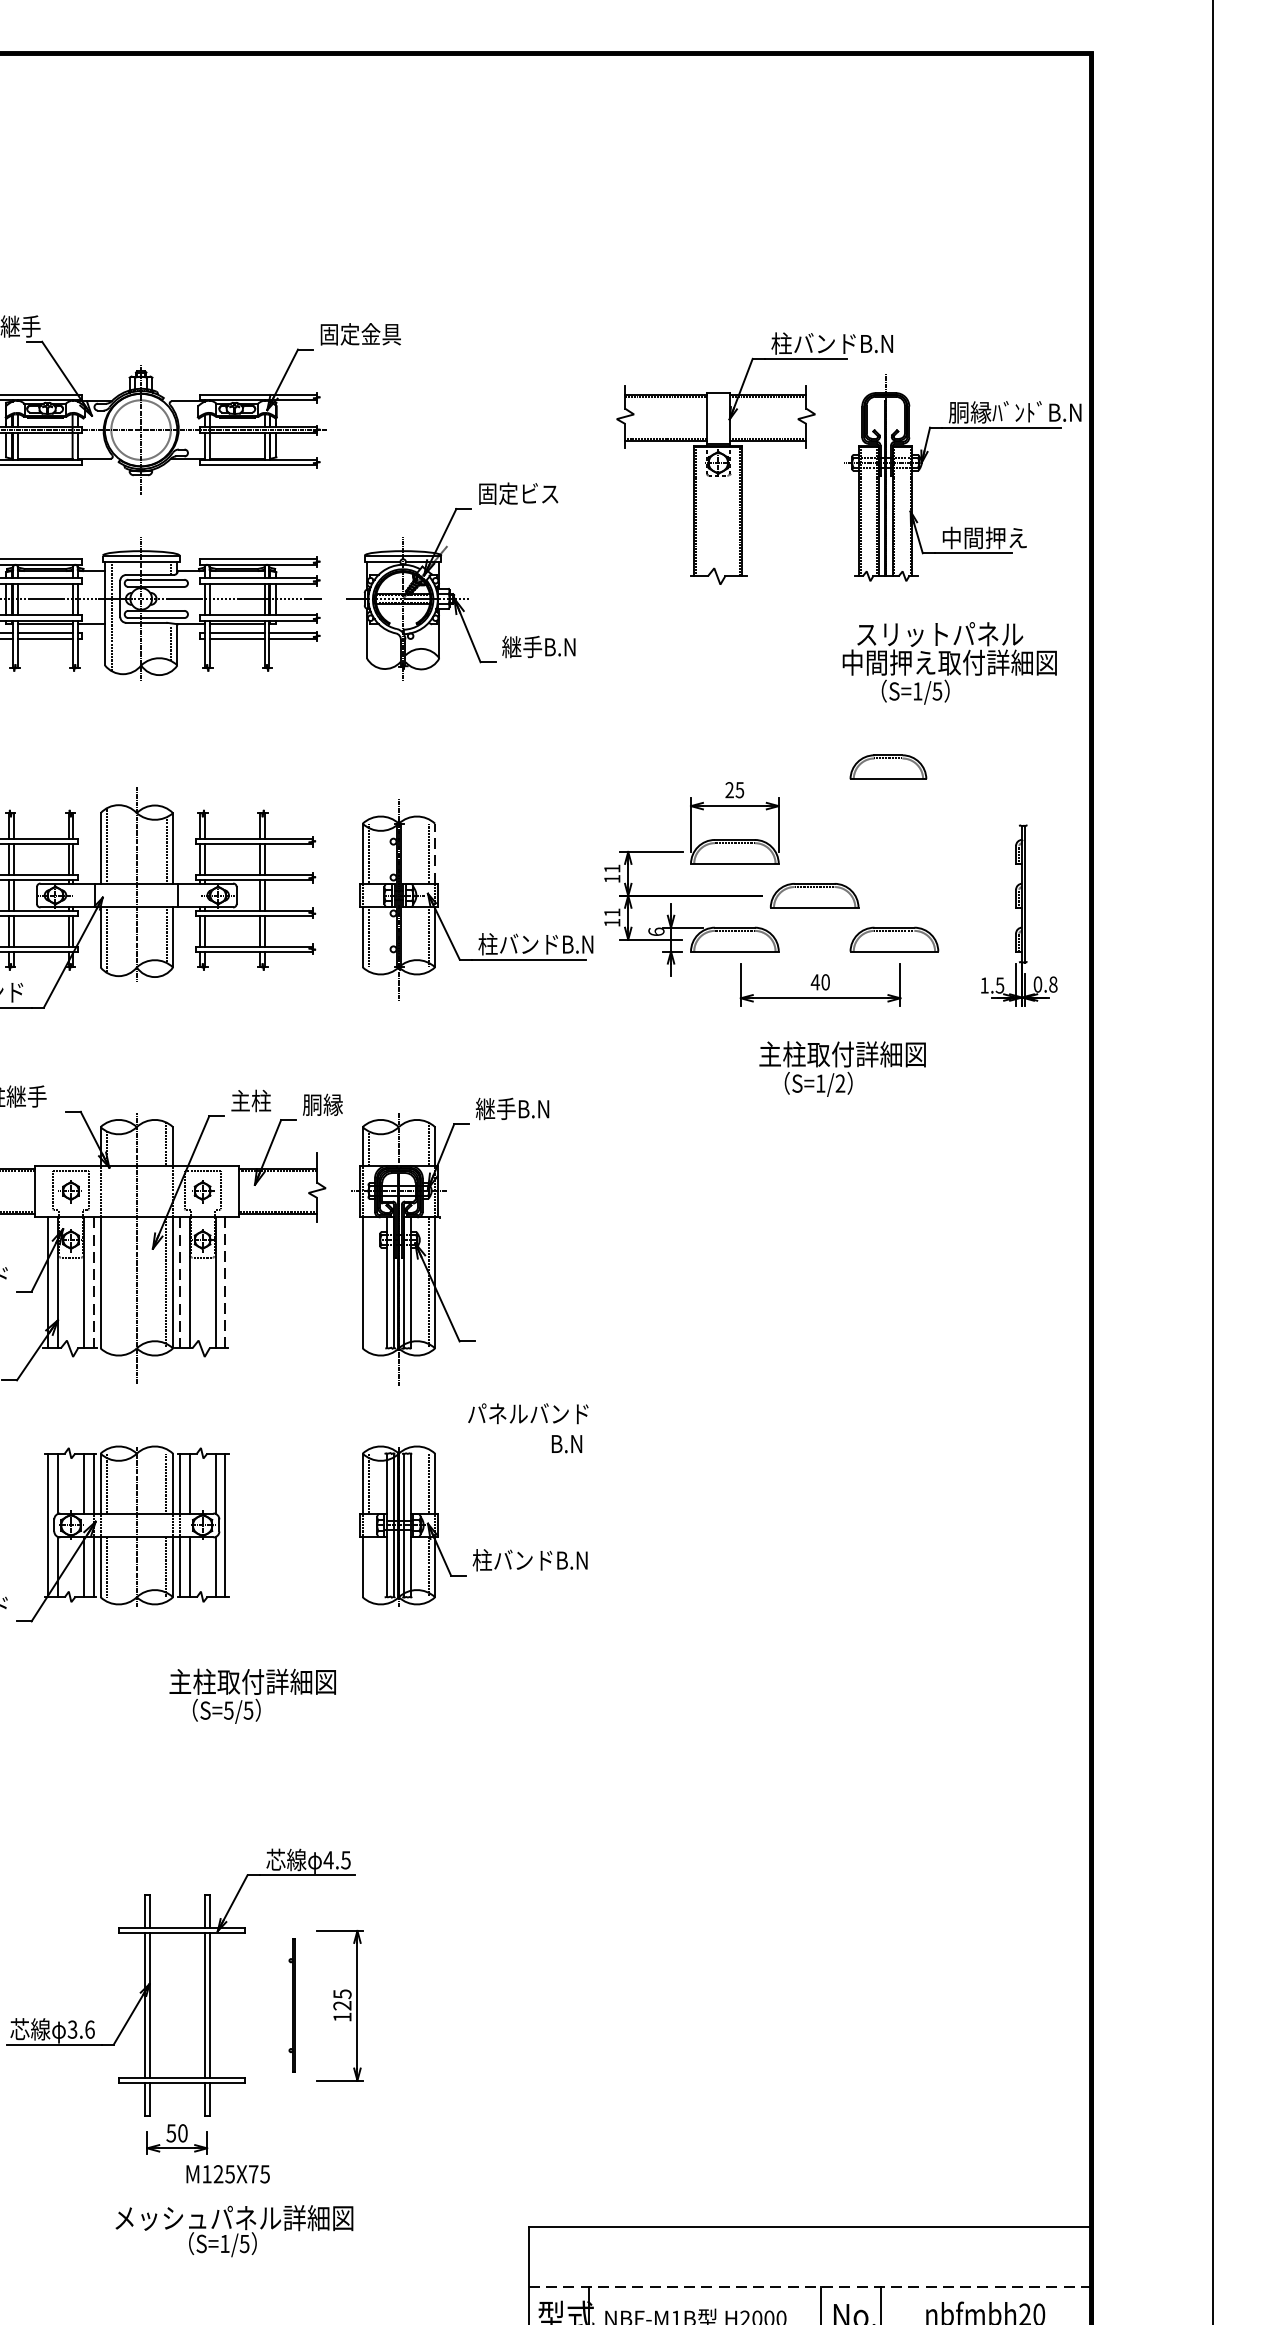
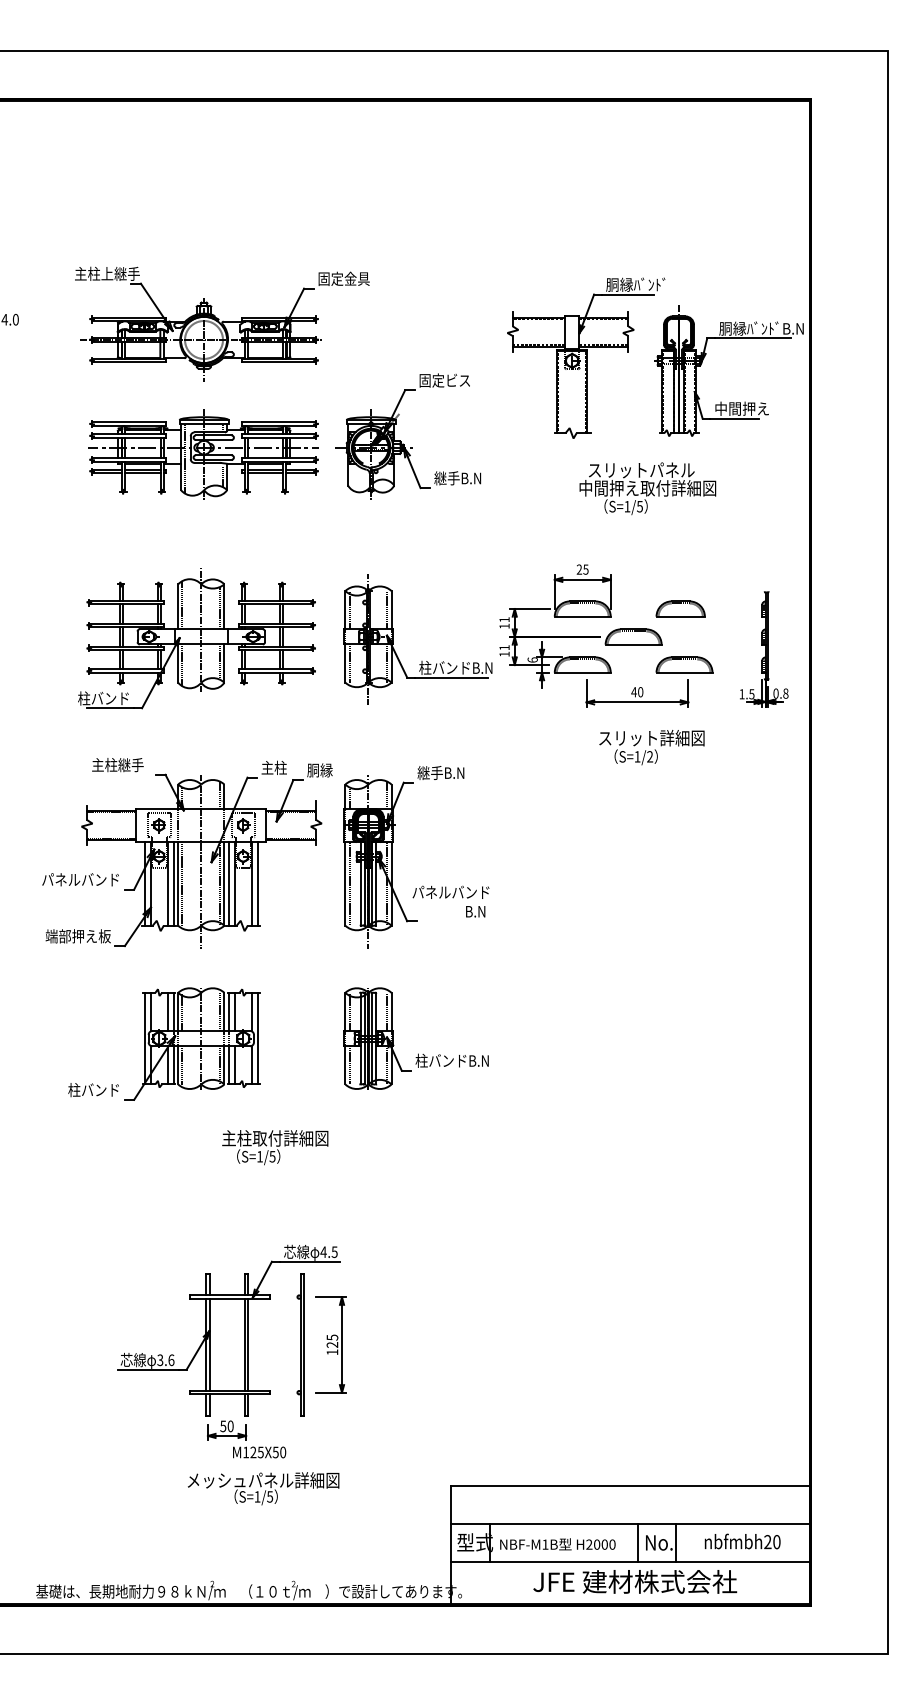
text: (831, 343) -> (644, 284), 柱バンドB.N -> 胴縁ﾊﾞﾝﾄﾞ
text: (949, 662) -> (647, 488), moved
part: (888, 766) -> (680, 608), moved
line: (435, 852) -> (391, 609), dashed -> solid
text: (806, 1053) -> (628, 737), 主柱取付詳細図 -> スリット詳細図
line: (93, 1282) -> (173, 883), dashed -> solid
line: (107, 1282) -> (182, 883), added
line: (179, 1282) -> (228, 883), dashed -> solid
line: (224, 1282) -> (257, 883), dashed -> solid
line: (369, 1282) -> (349, 883), added
text: (527, 1428) -> (450, 901), moved
line: (369, 1567) -> (349, 1065), added
text: (228, 1710) -> (259, 1156), S=5/5 -> S=1/5
part: (292, 2004) -> (300, 1344), size x1.67
text: (259, 2174) -> (279, 1452), M125X75 -> M125X50
line: (809, 2287) -> (630, 1524), dashed -> solid

